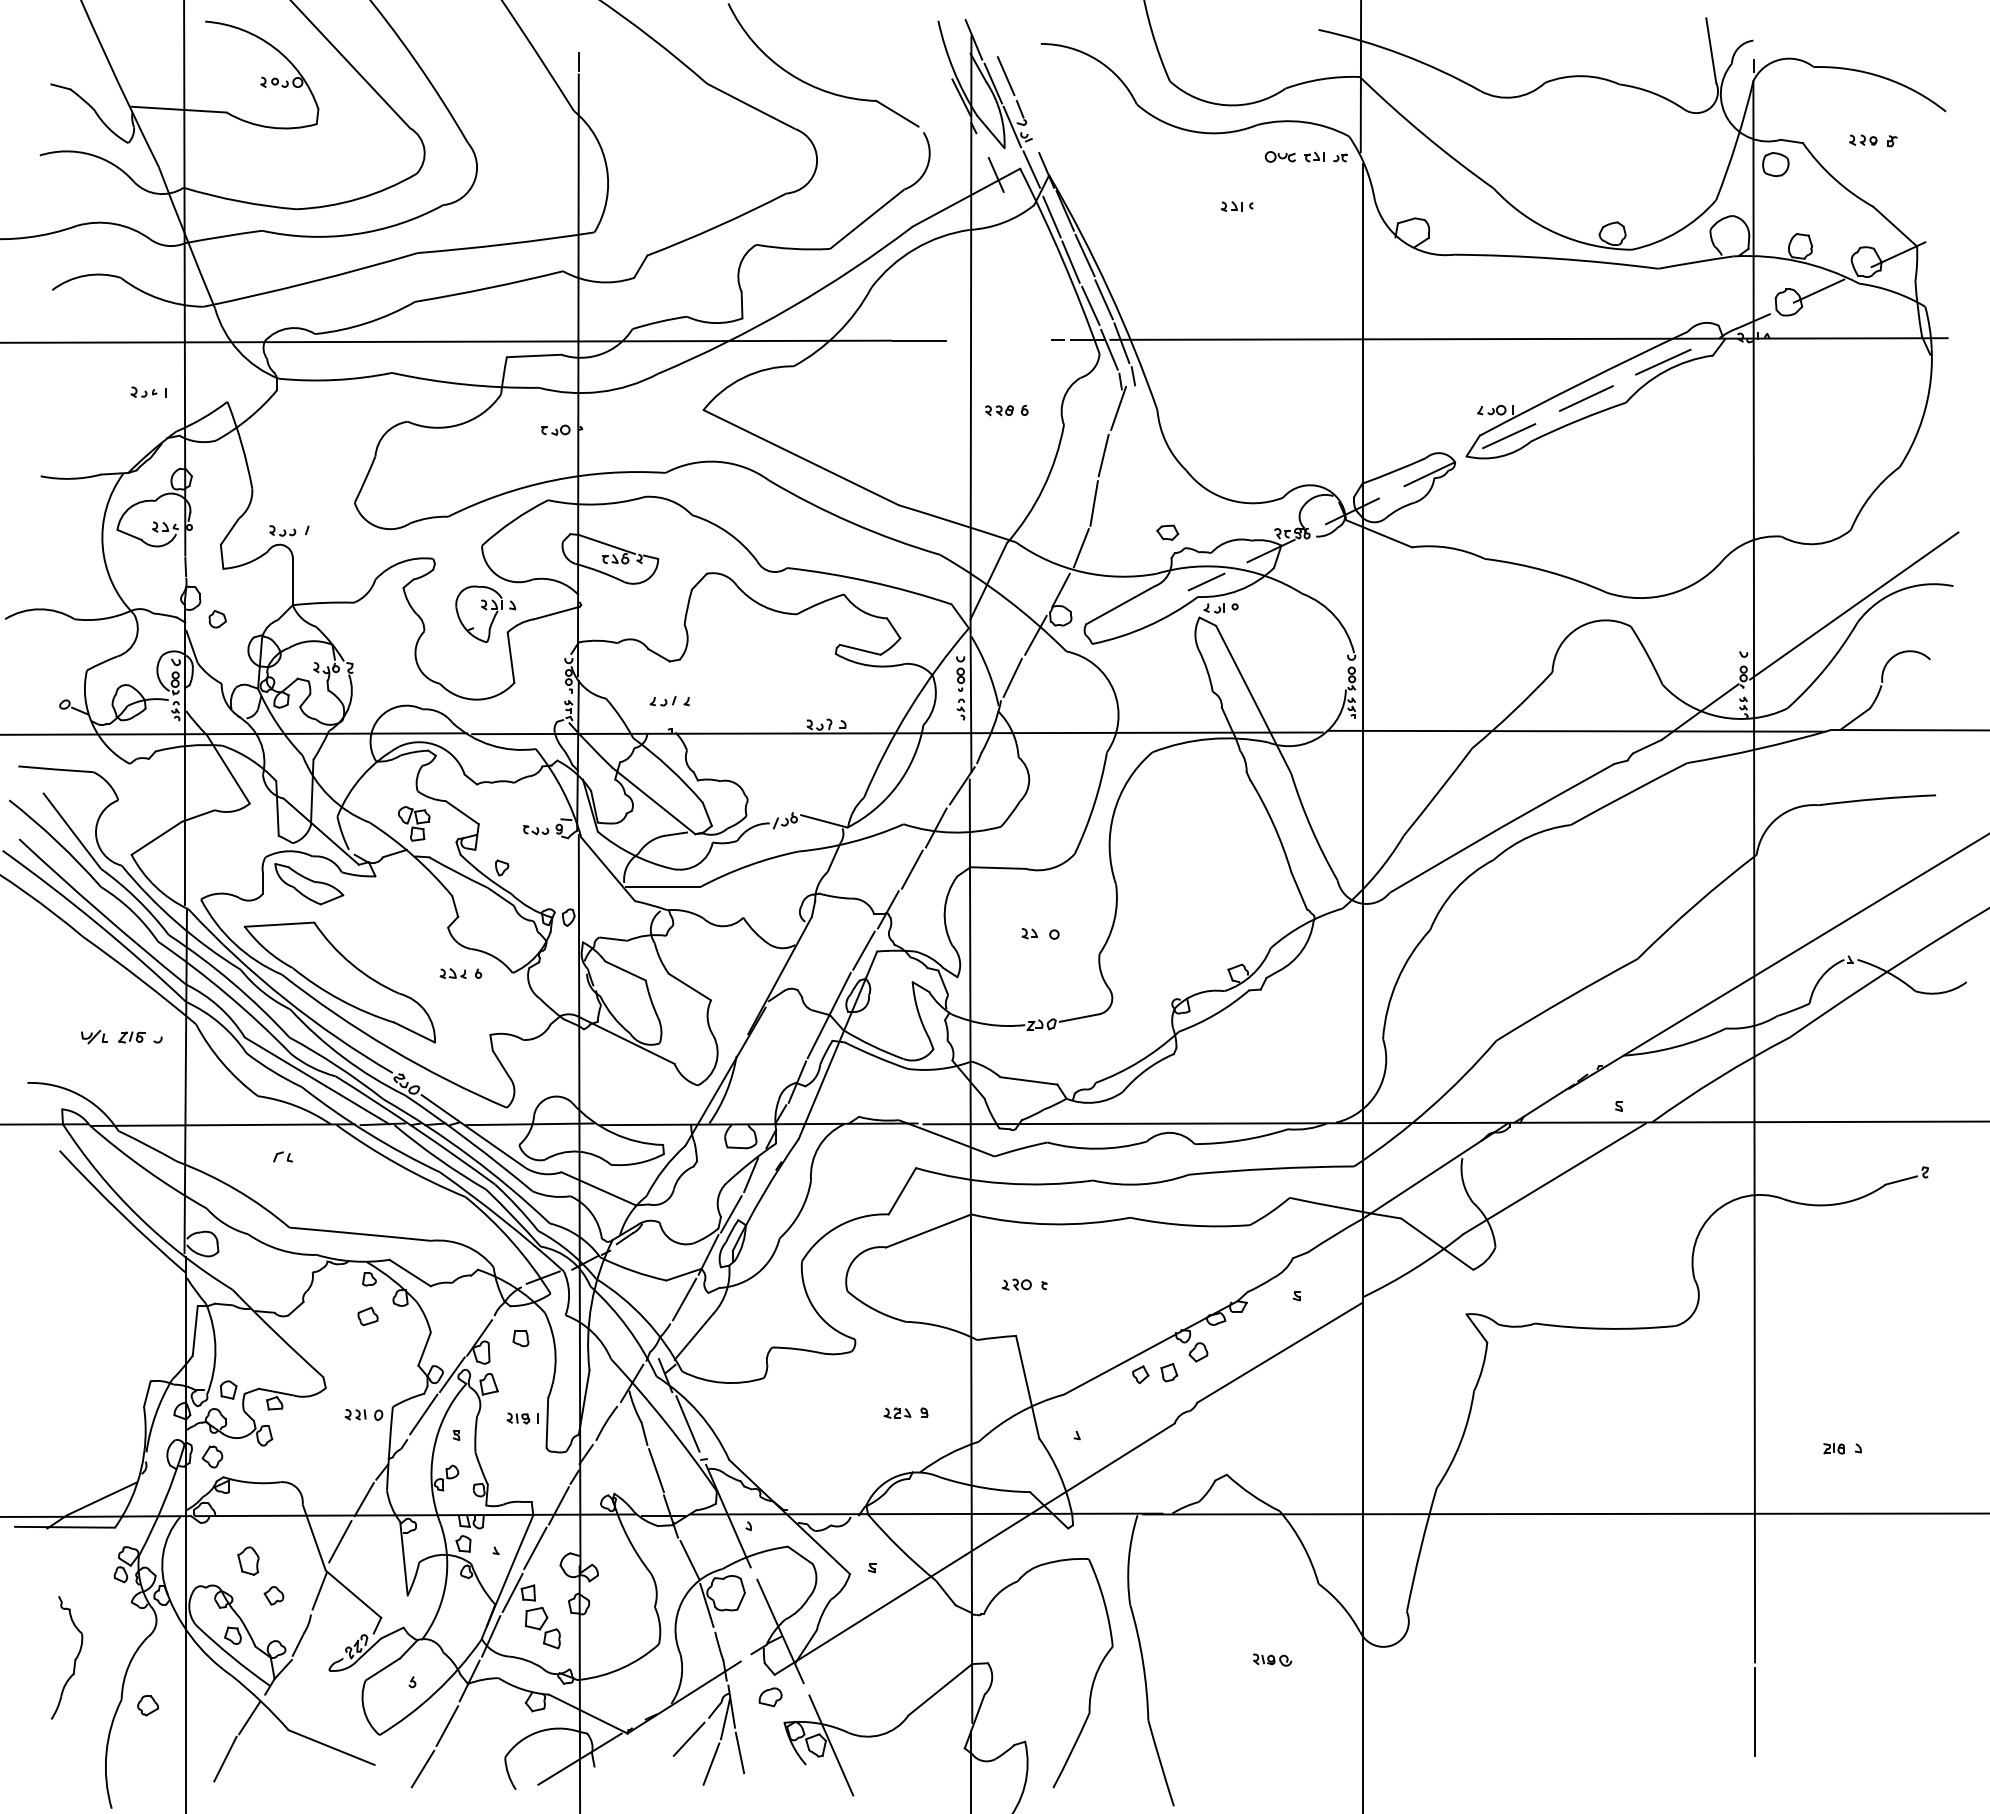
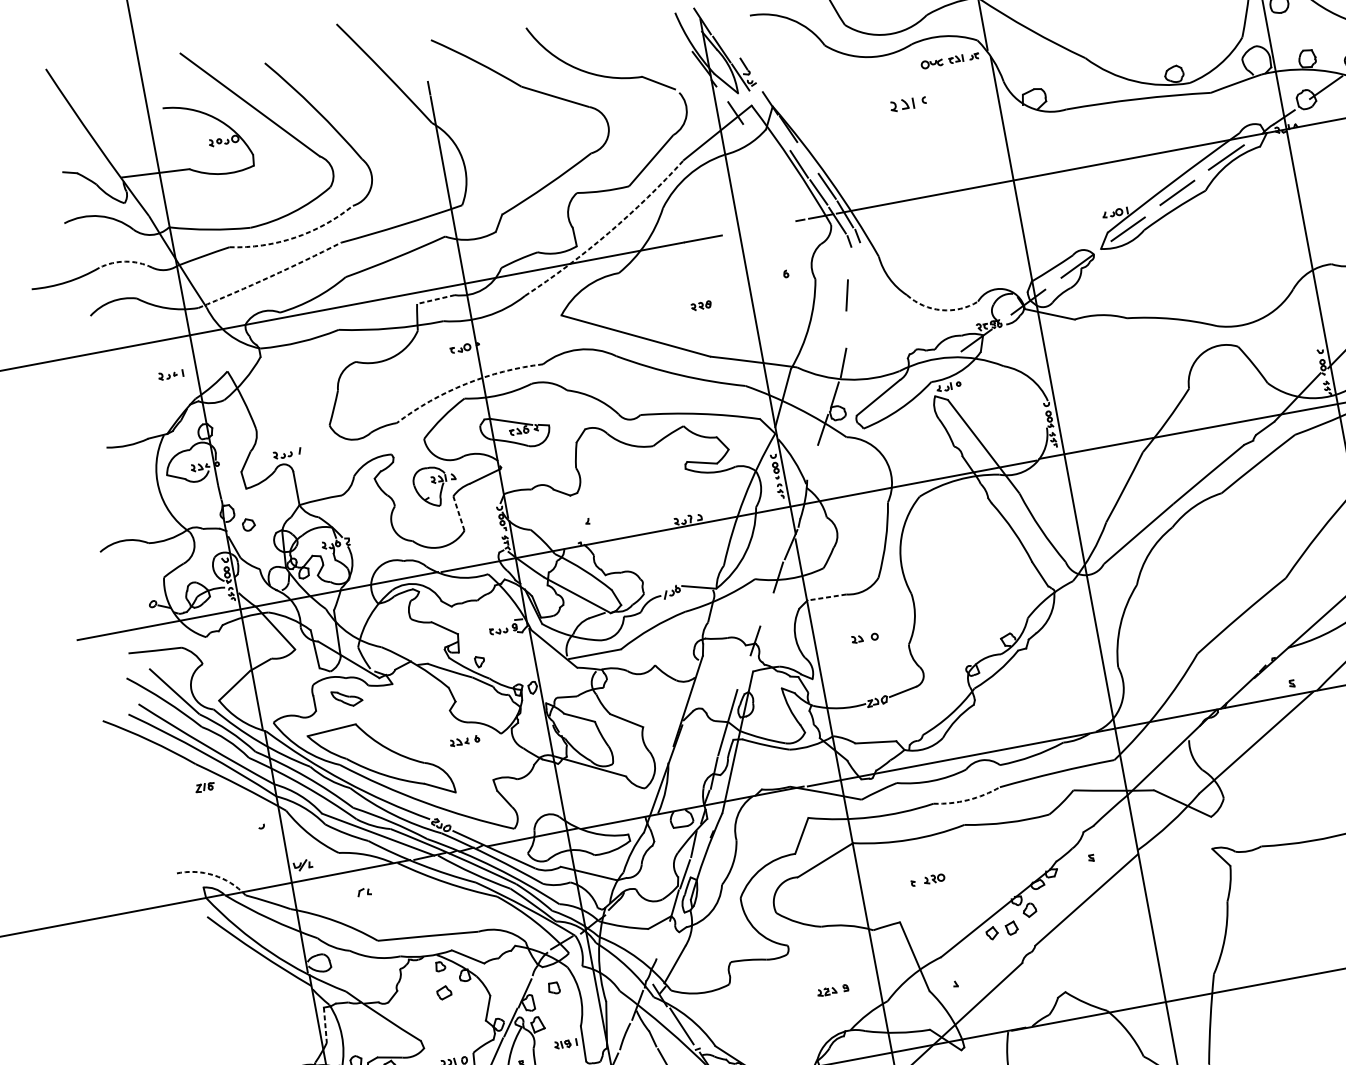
line: (1005, 76) -> (729, 43), removed
line: (1031, 169) -> (759, 104), removed
part: (1236, 206) -> (907, 104), size x1.6
line: (1051, 216) -> (779, 134), removed
arc: (114, 224) -> (125, 262), solid -> dashed
arc: (355, 234) -> (295, 237), solid -> dashed
line: (1084, 255) -> (807, 157), removed
arc: (311, 282) -> (270, 277), solid -> dashed
arc: (790, 308) -> (609, 233), solid -> dashed
line: (533, 356) -> (435, 300), solid -> dashed
line: (1118, 407) -> (851, 259), removed
part: (999, 410) -> (701, 305), moved
arc: (553, 480) -> (465, 384), solid -> dashed
arc: (1230, 500) -> (941, 310), solid -> dashed
line: (1093, 503) -> (846, 330), removed
part: (1167, 532) -> (901, 340), removed
line: (1206, 581) -> (935, 370), removed
line: (510, 657) -> (458, 513), solid -> dashed
line: (1012, 677) -> (812, 462), removed
part: (662, 701) -> (570, 524), removed
part: (414, 823) -> (412, 642), removed
line: (998, 868) -> (827, 597), solid -> dashed
line: (912, 869) -> (767, 609), removed
part: (309, 884) -> (347, 698), size x0.6
line: (863, 950) -> (743, 672), removed
part: (94, 1036) -> (303, 864), moved
part: (131, 1037) -> (204, 787), moved
arc: (79, 1094) -> (213, 874), solid -> dashed
arc: (1141, 1184) -> (968, 800), solid -> dashed
part: (1016, 1284) -> (934, 878), moved
line: (684, 1299) -> (663, 939), removed
line: (195, 1330) -> (325, 1024), solid -> dashed

